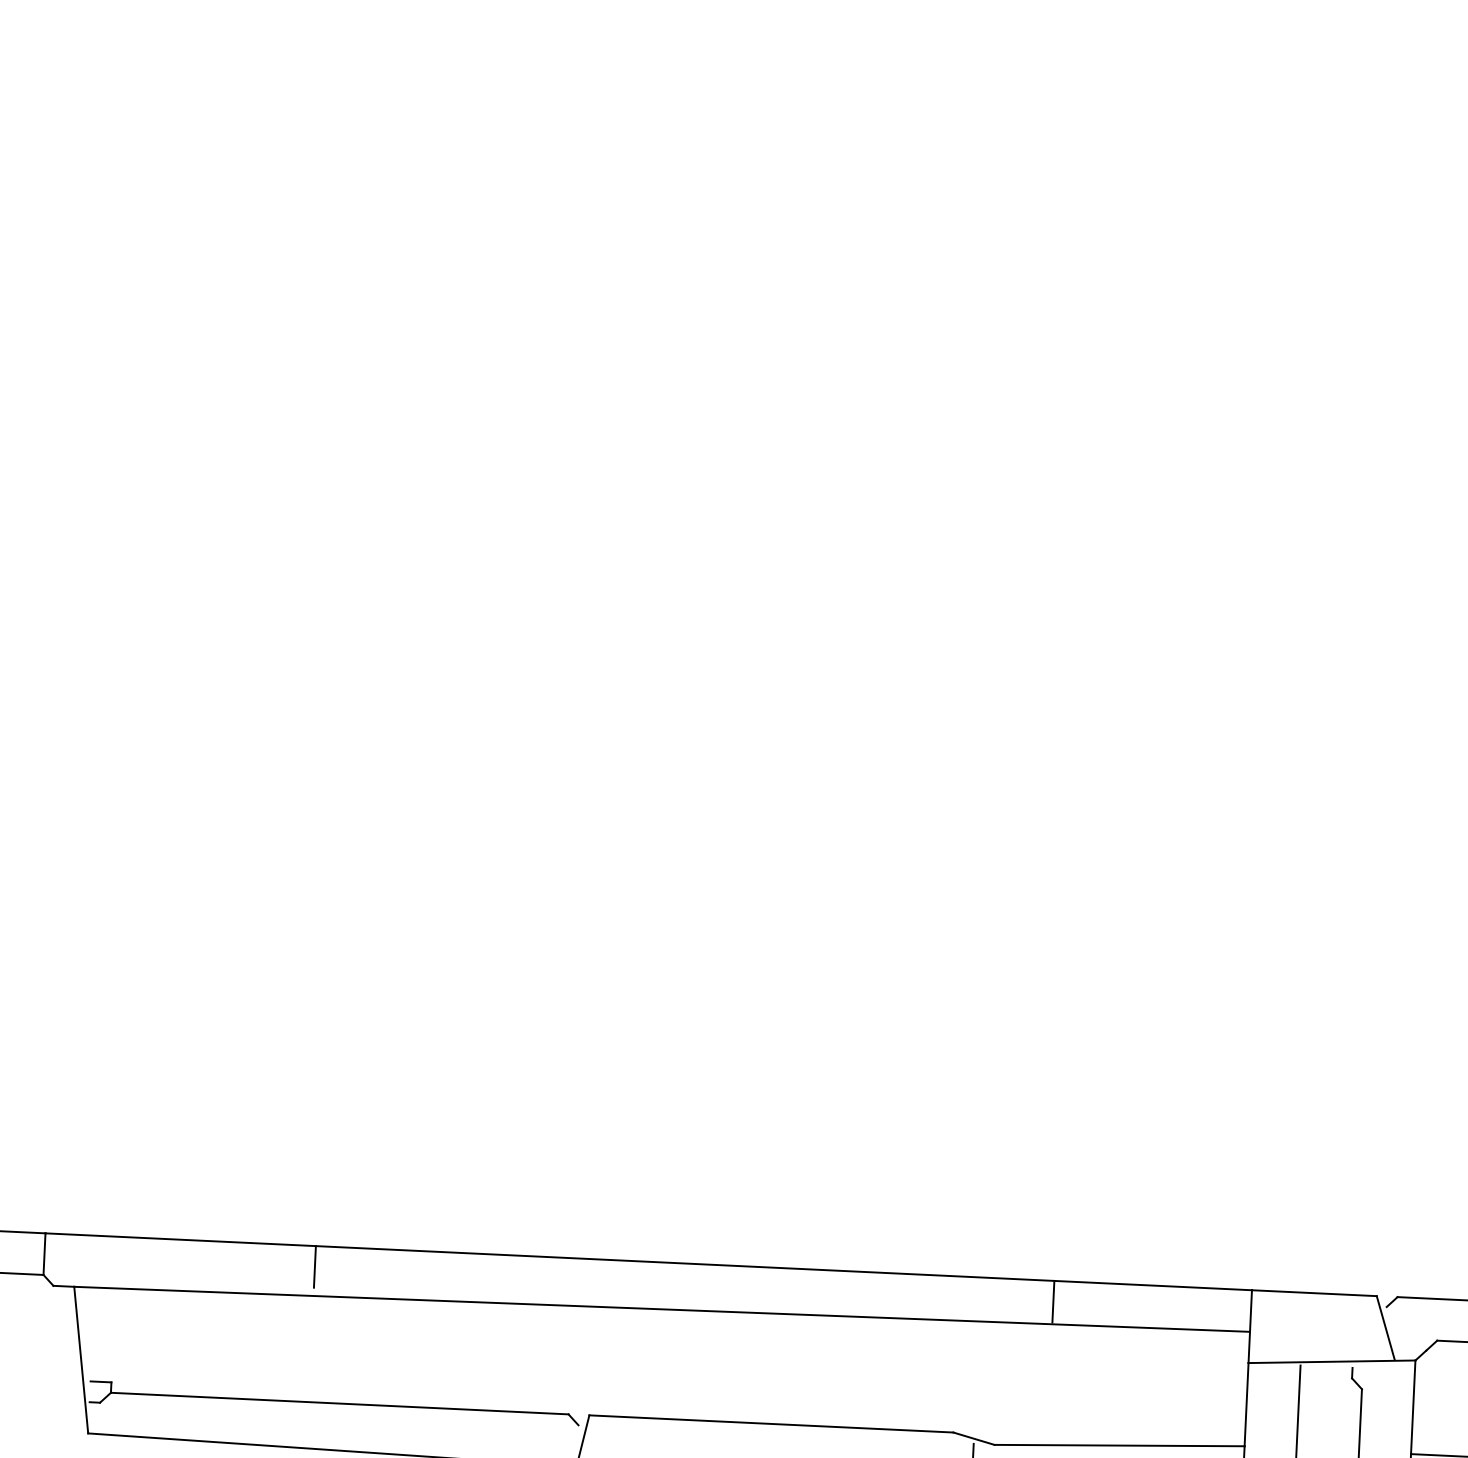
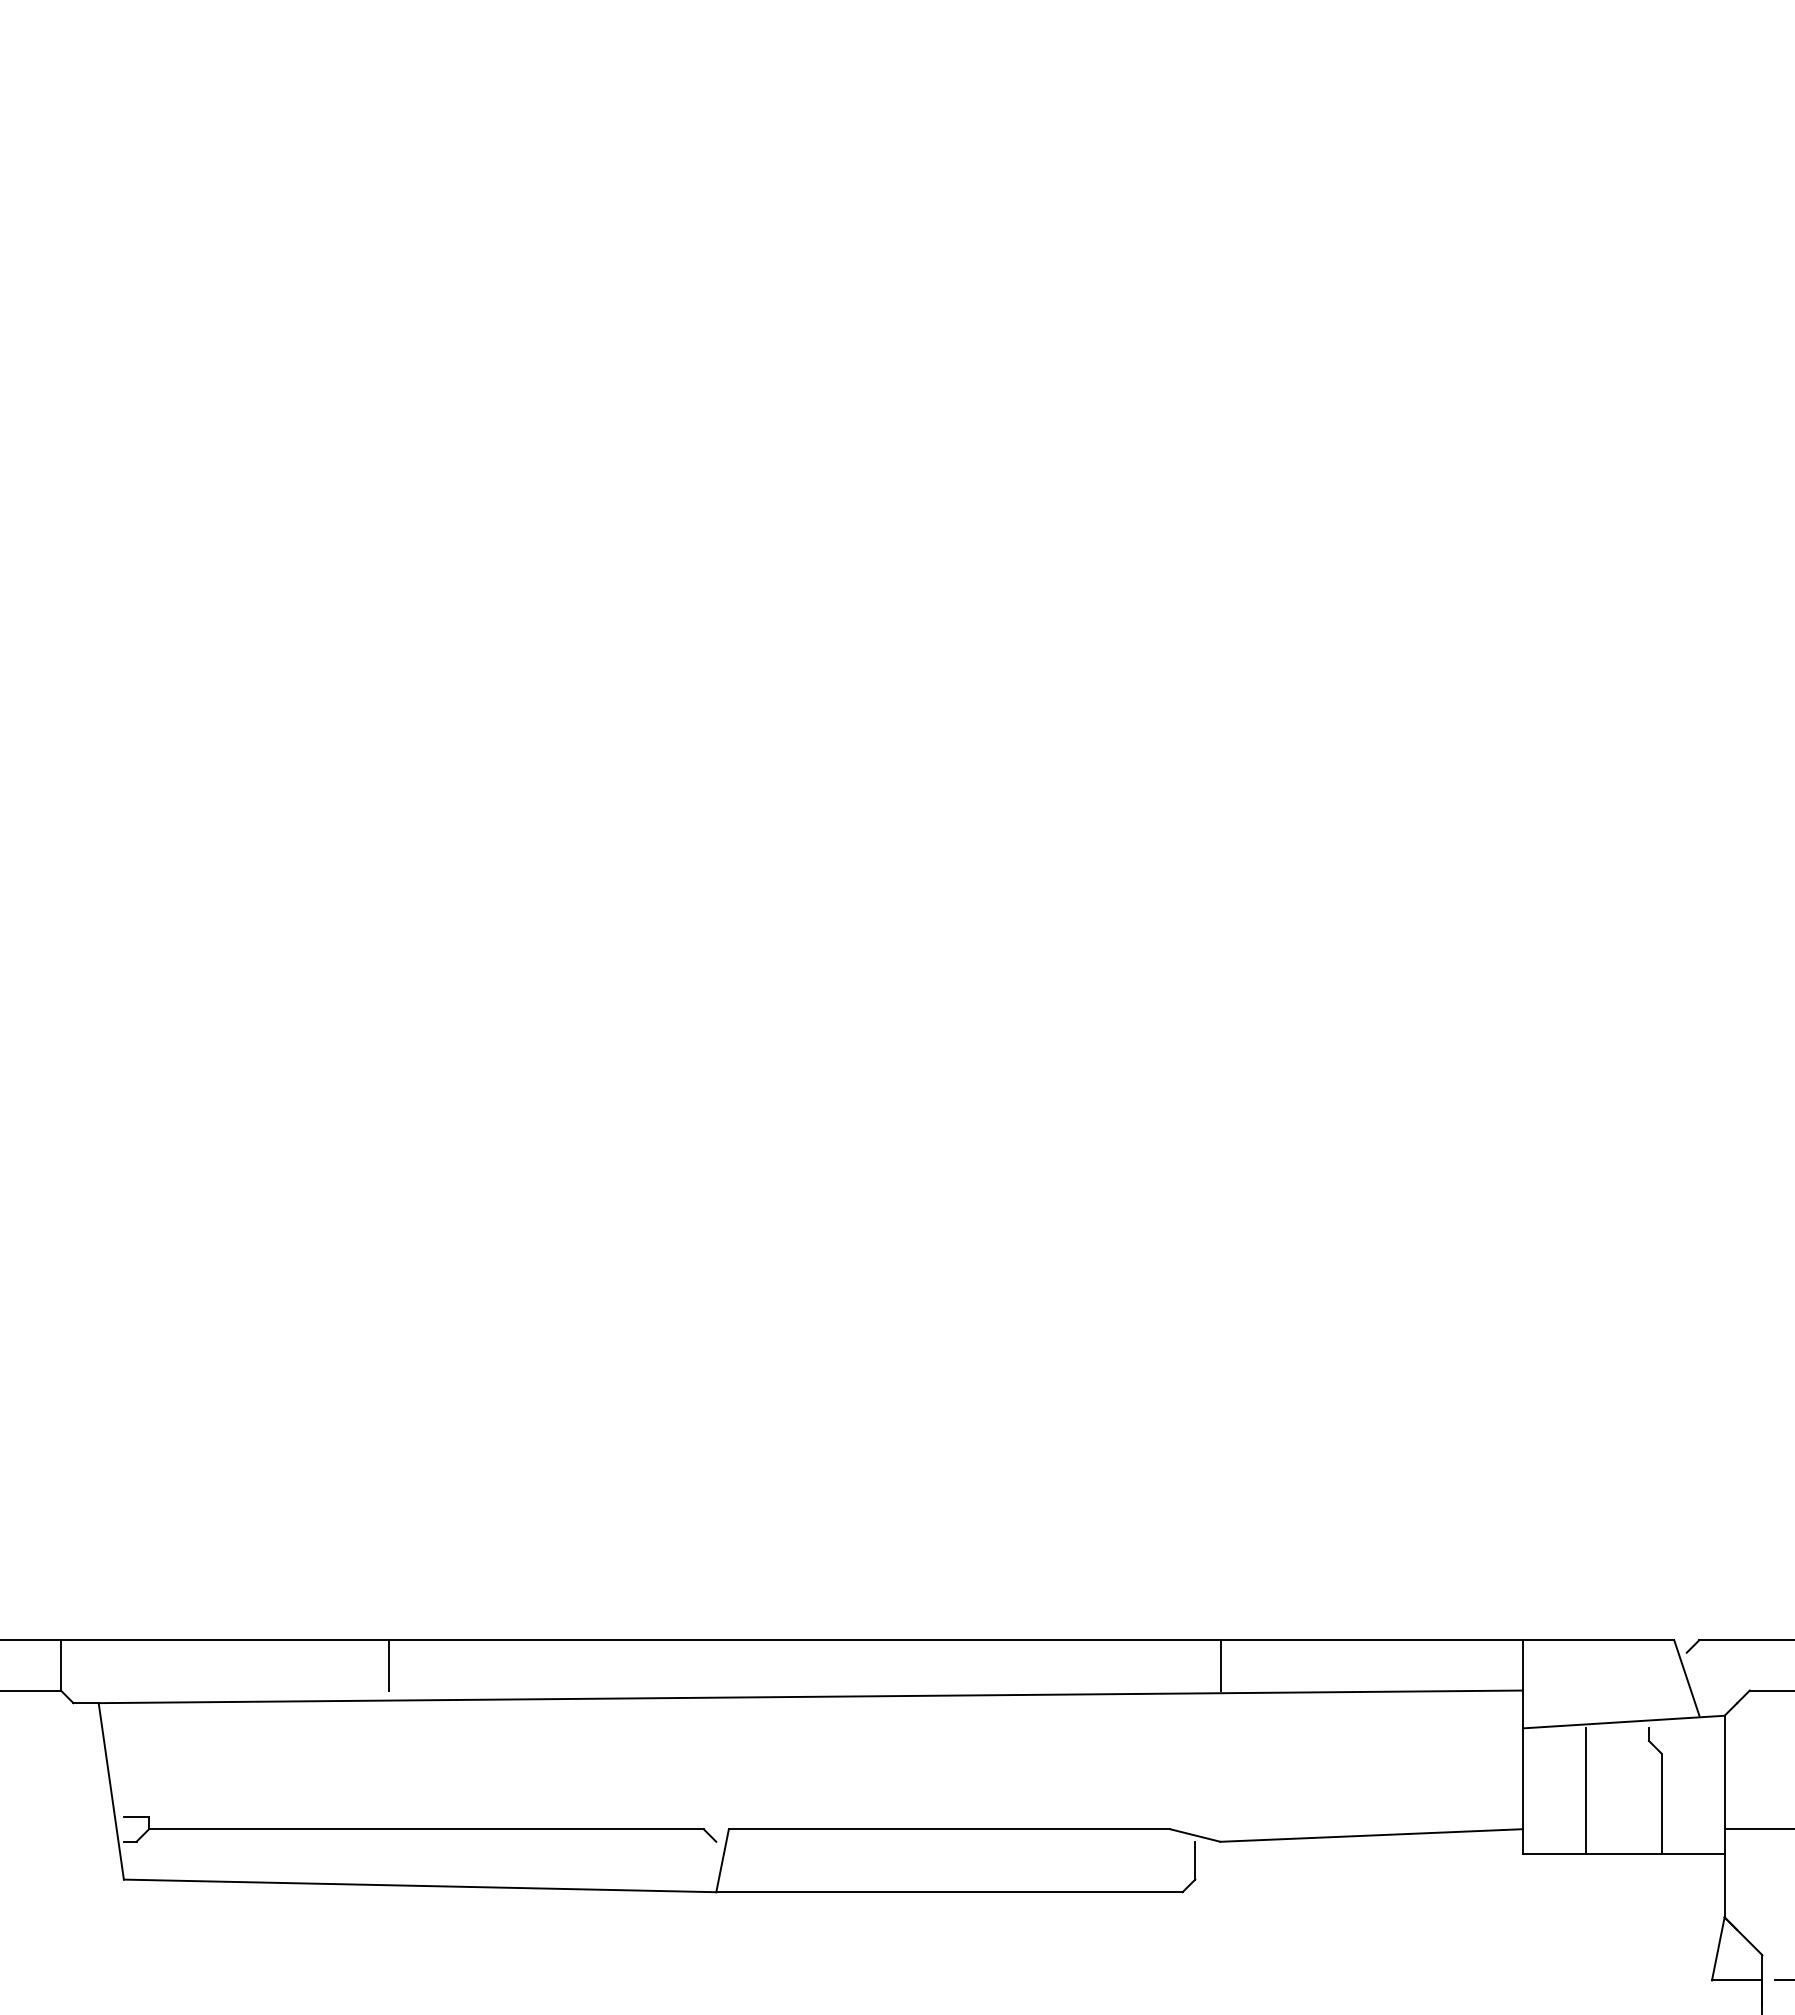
line: (1053, 1301) -> (1221, 1665), moved

